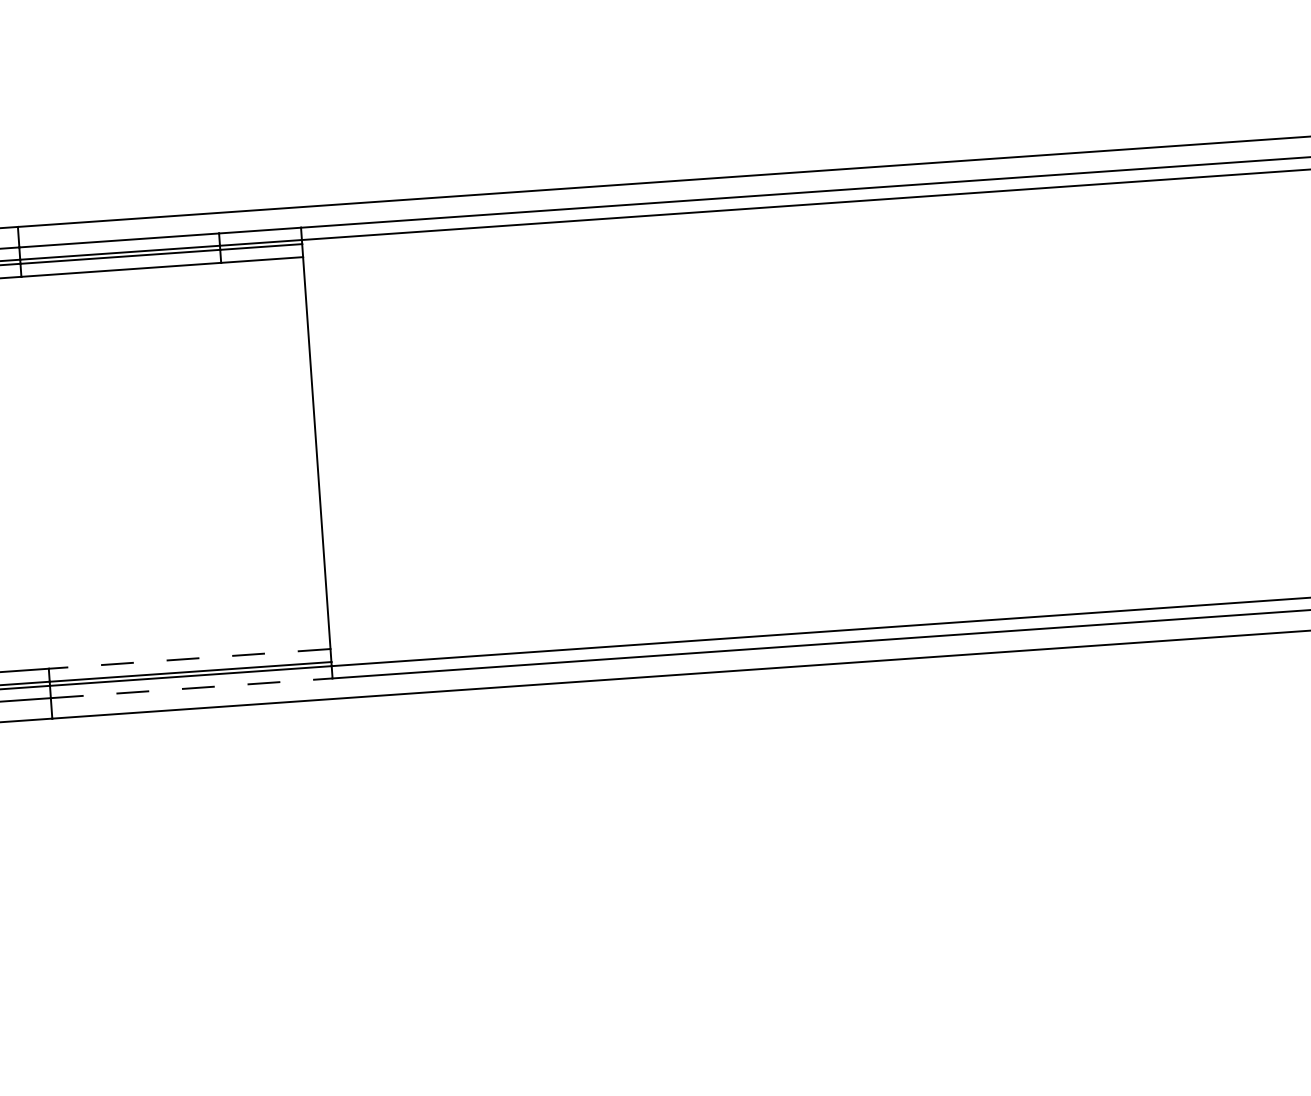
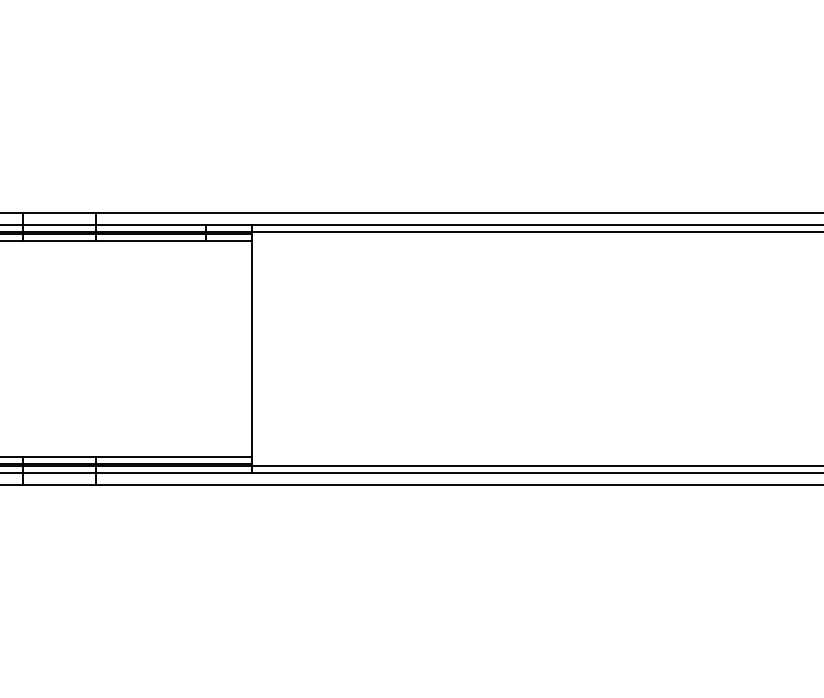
line: (189, 659) -> (173, 457), dashed -> solid
line: (191, 688) -> (173, 473), dashed -> solid

